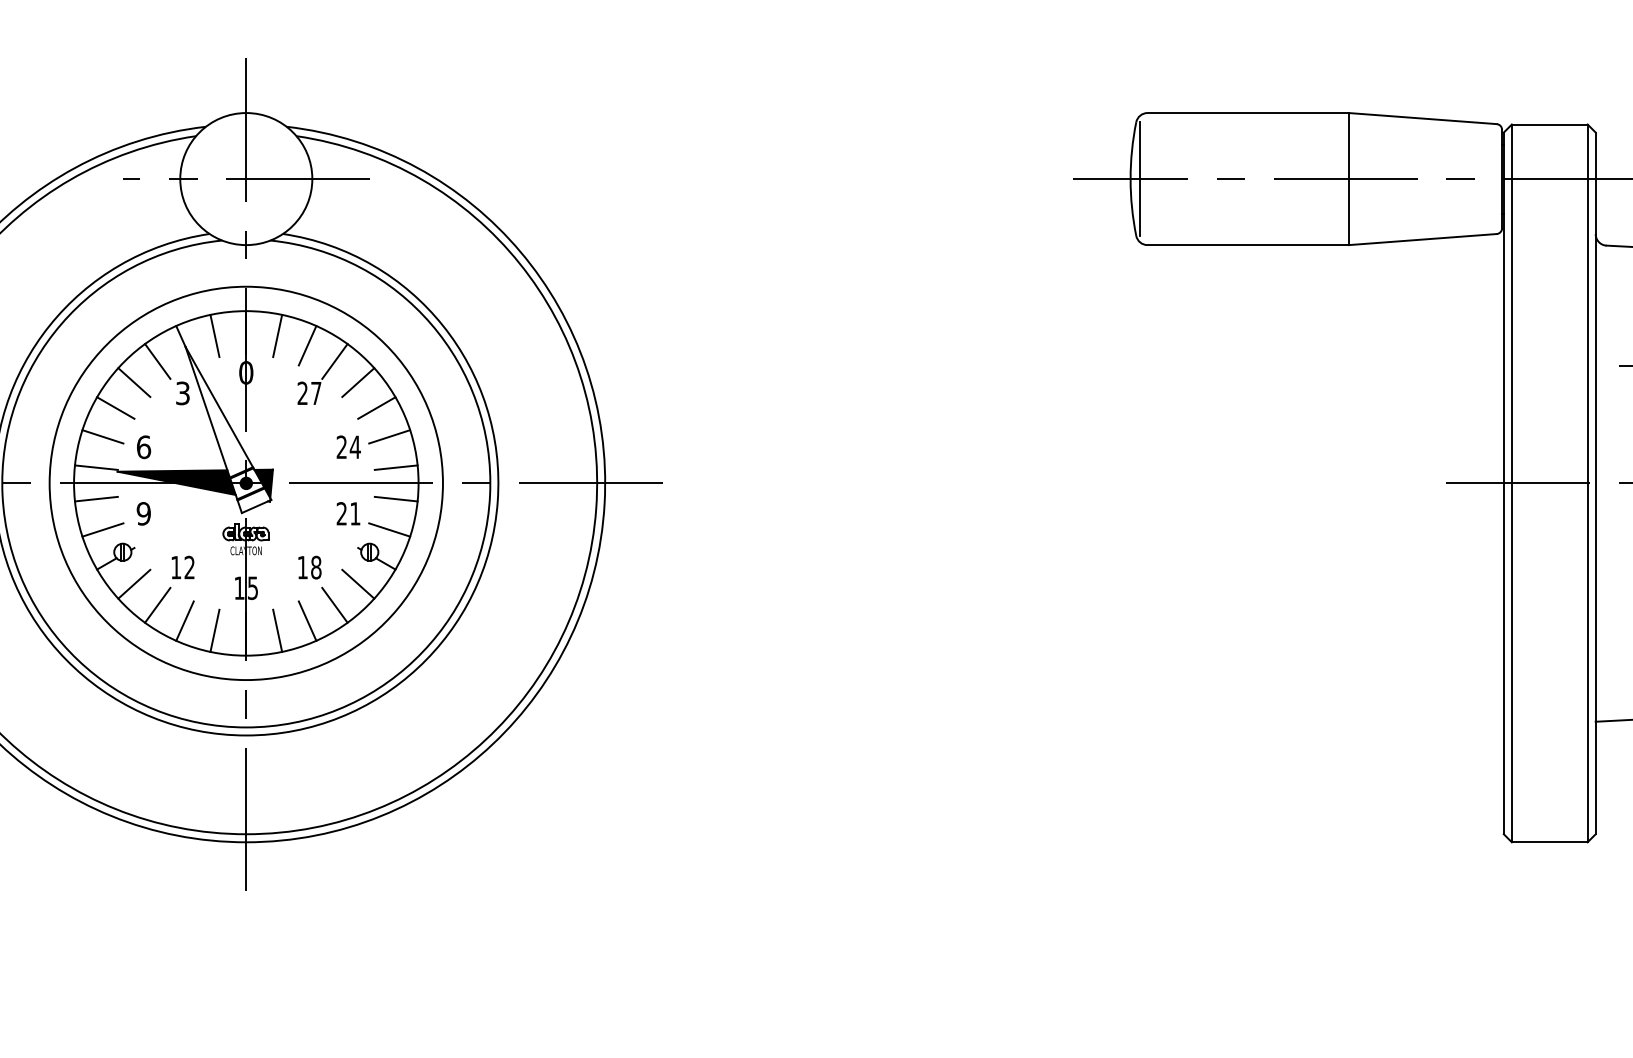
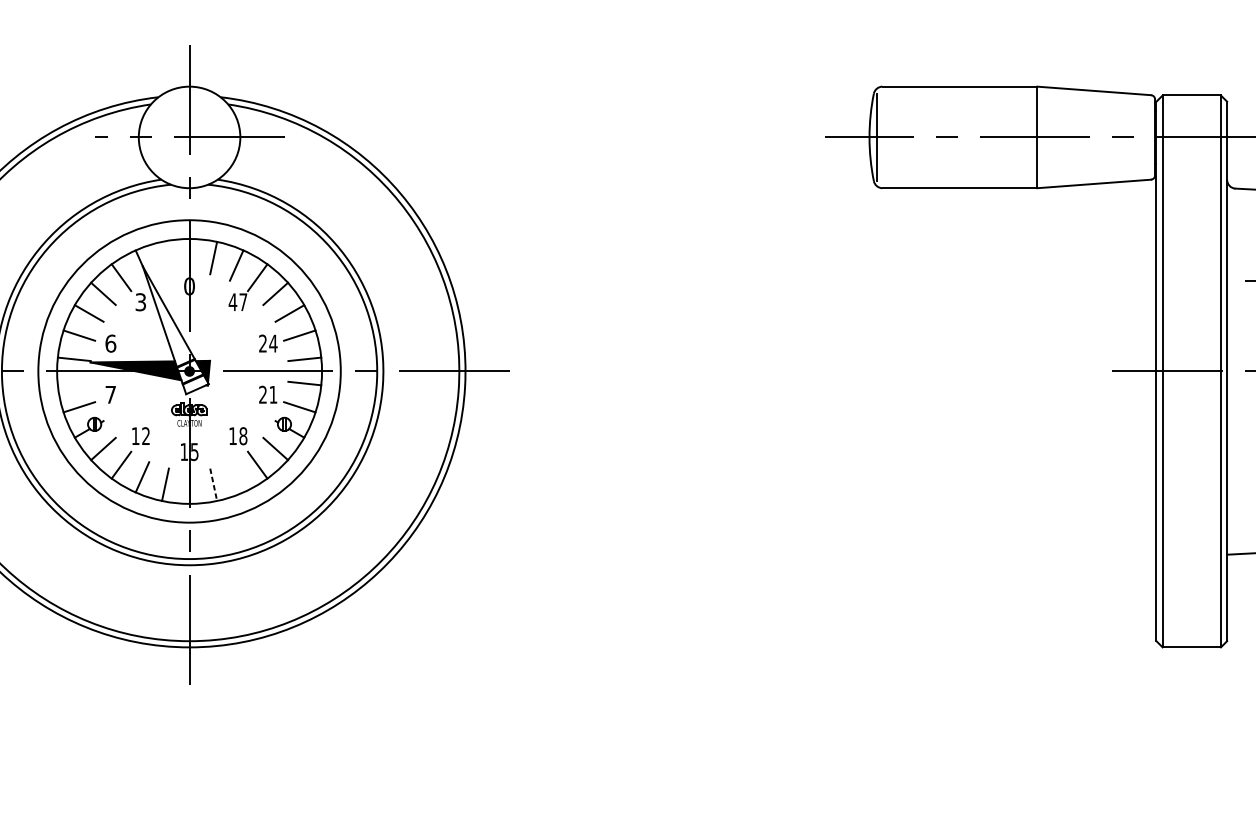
line: (214, 335) -> (165, 257), removed
text: (302, 392) -> (232, 301), 27 -> 47
line: (96, 498) -> (74, 383), removed
text: (143, 513) -> (110, 394), 9 -> 7
line: (307, 620) -> (236, 476), removed
line: (277, 630) -> (213, 484), solid -> dashed

